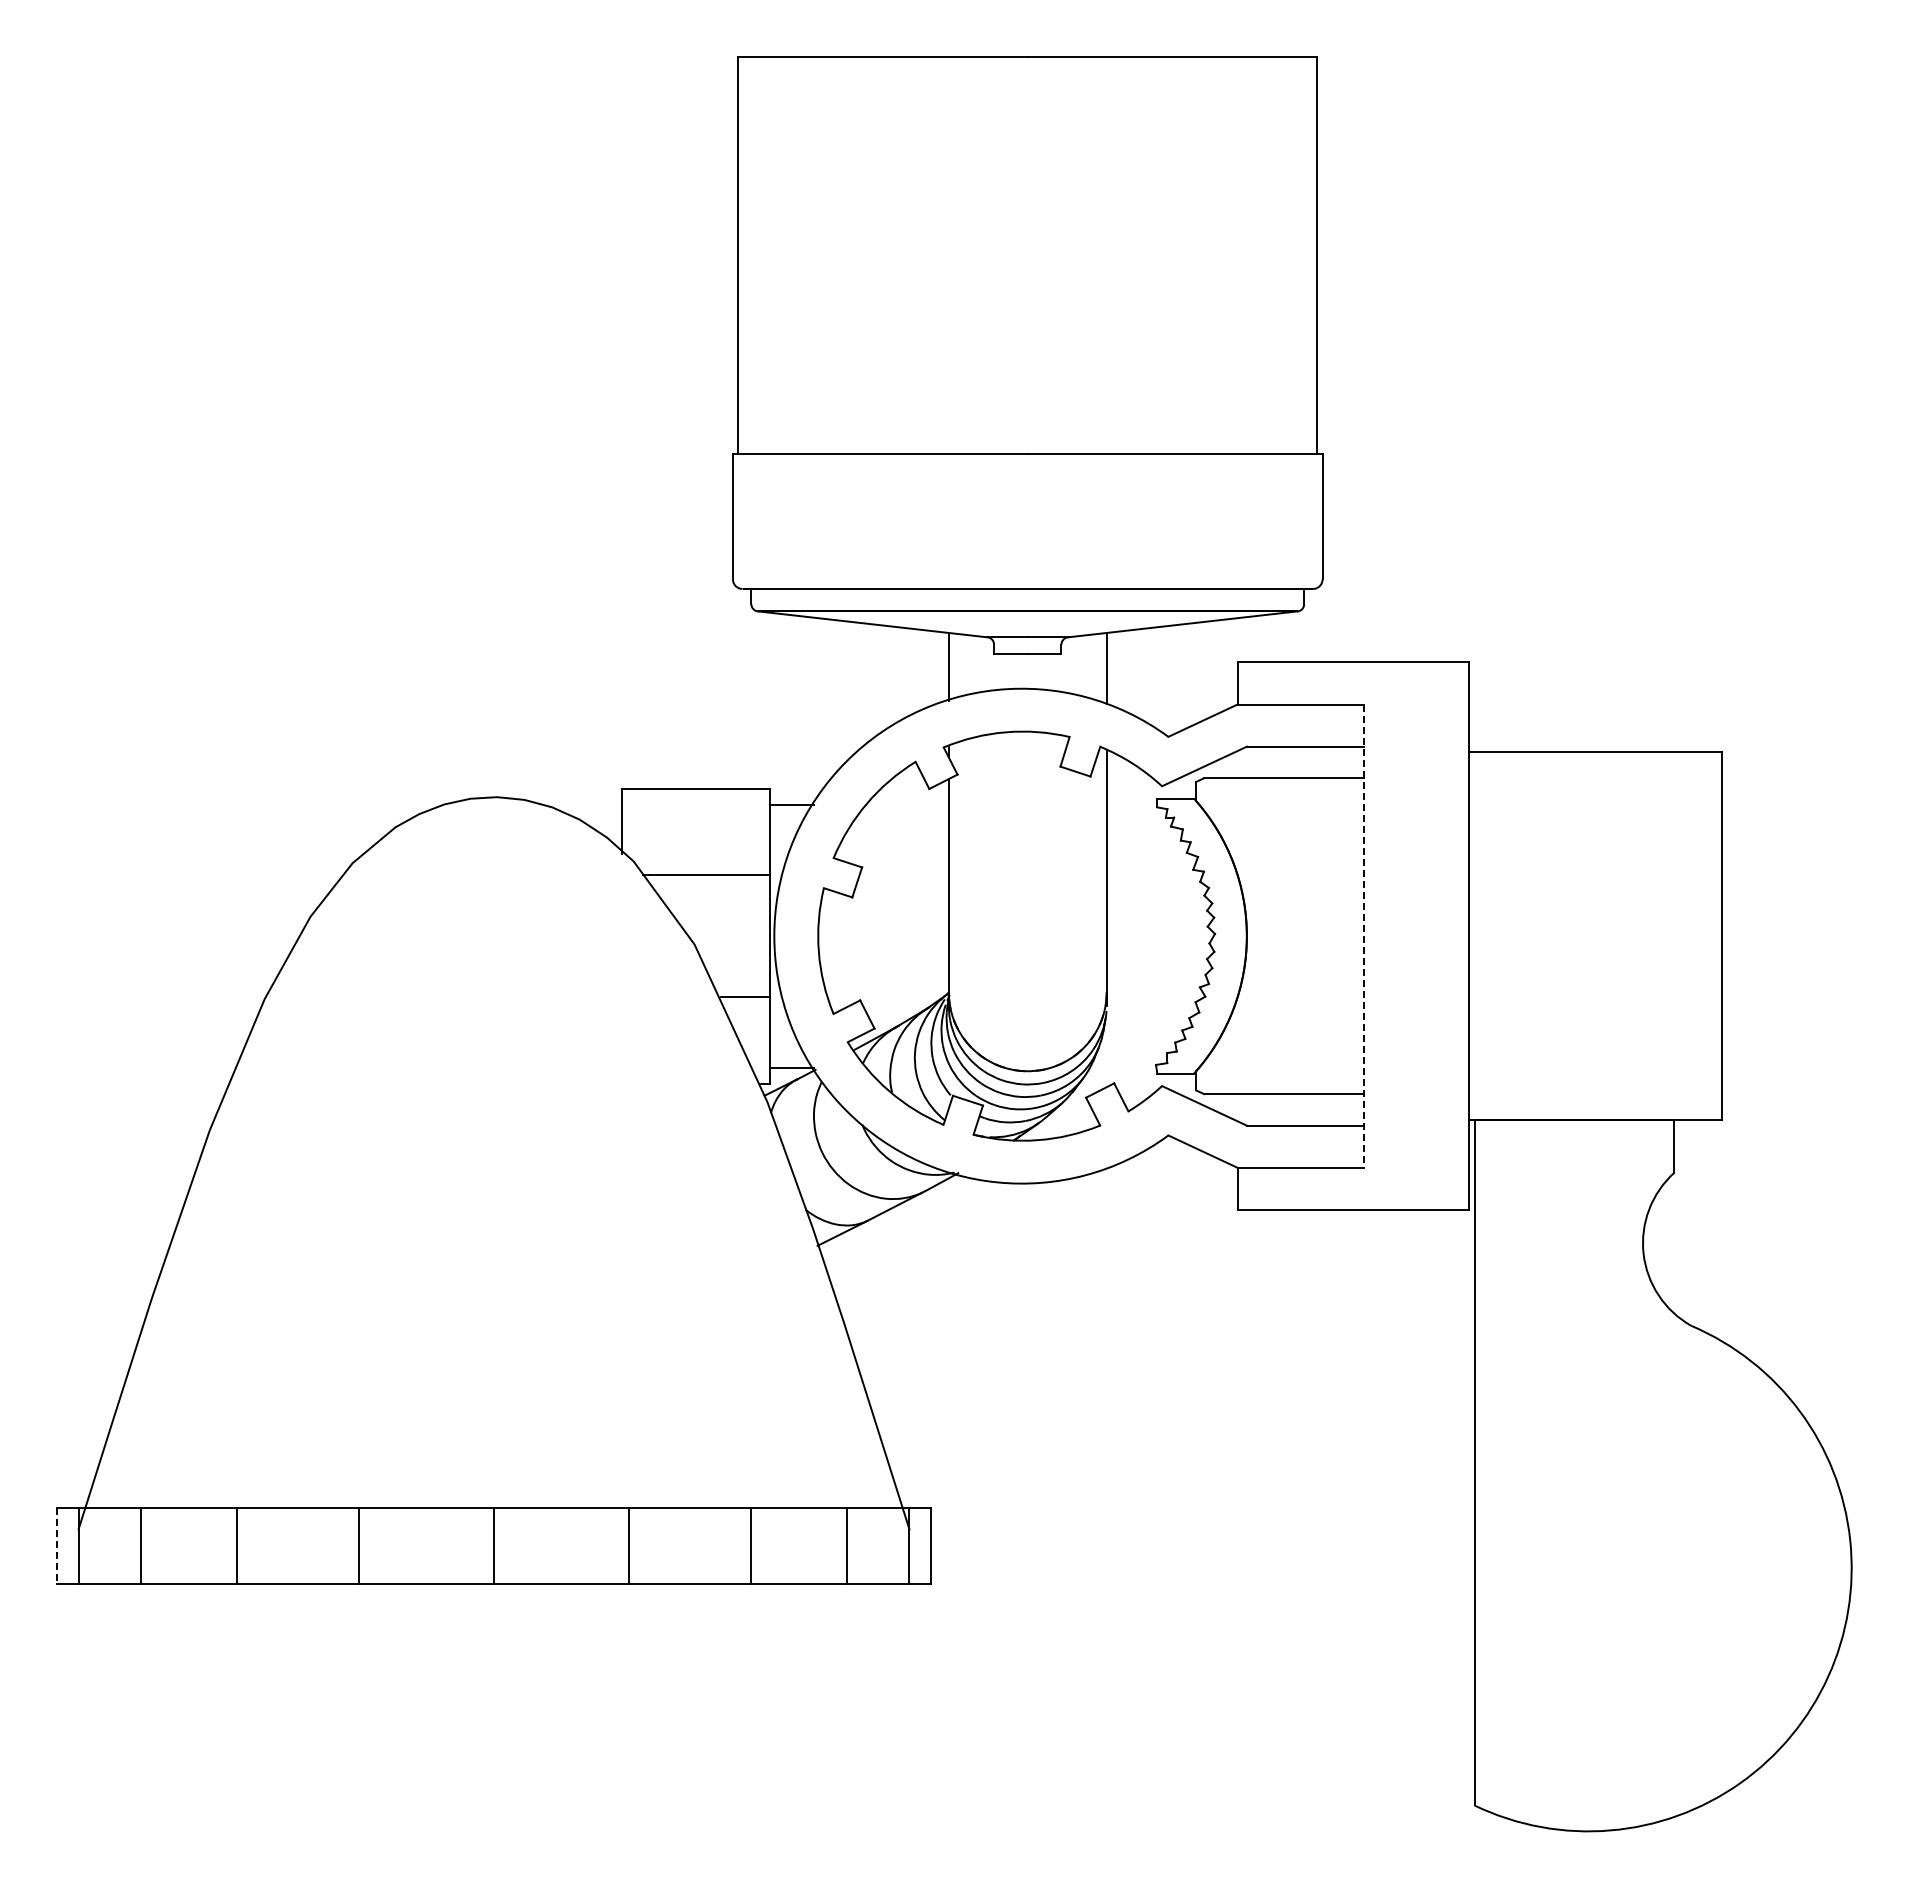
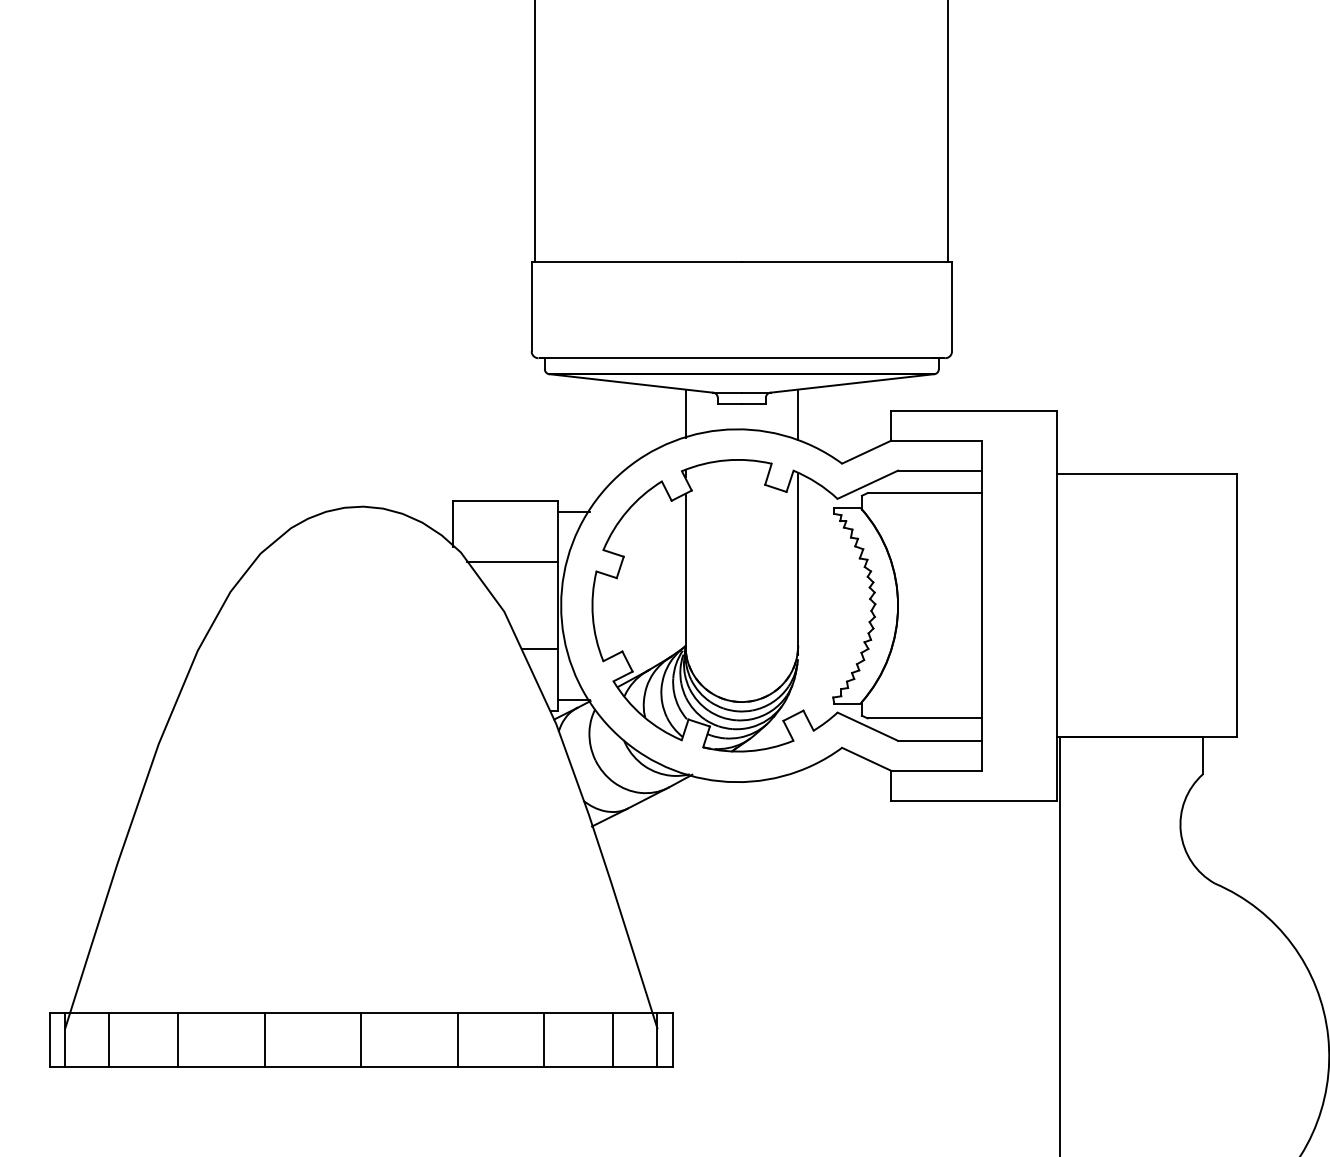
line: (1363, 936) -> (981, 605), dashed -> solid
line: (57, 1545) -> (50, 1040), dashed -> solid

